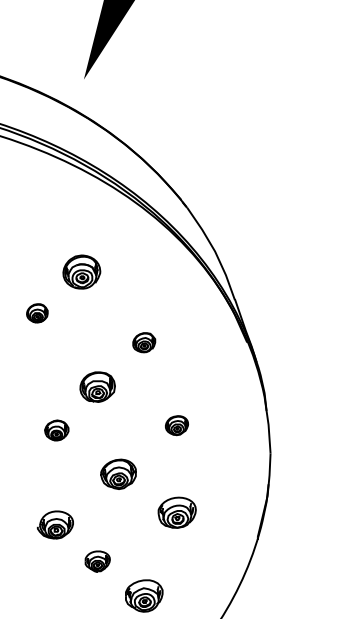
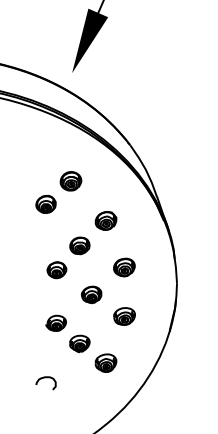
part: (36, 313) -> (45, 204), size x1.67
part: (143, 341) -> (105, 220), size x1.67
part: (177, 425) -> (124, 267), size x1.67
part: (56, 430) -> (56, 270), size x1.43
part: (96, 560) -> (79, 343), size x1.43

